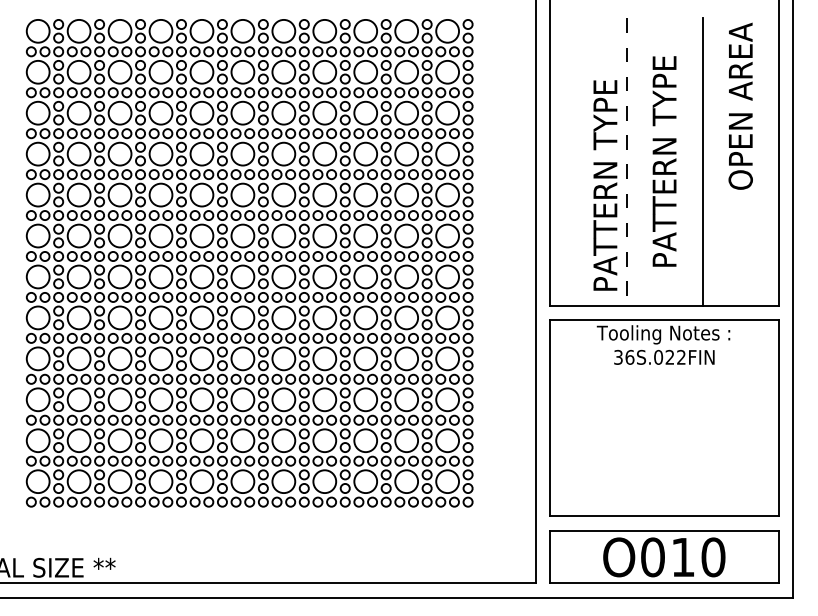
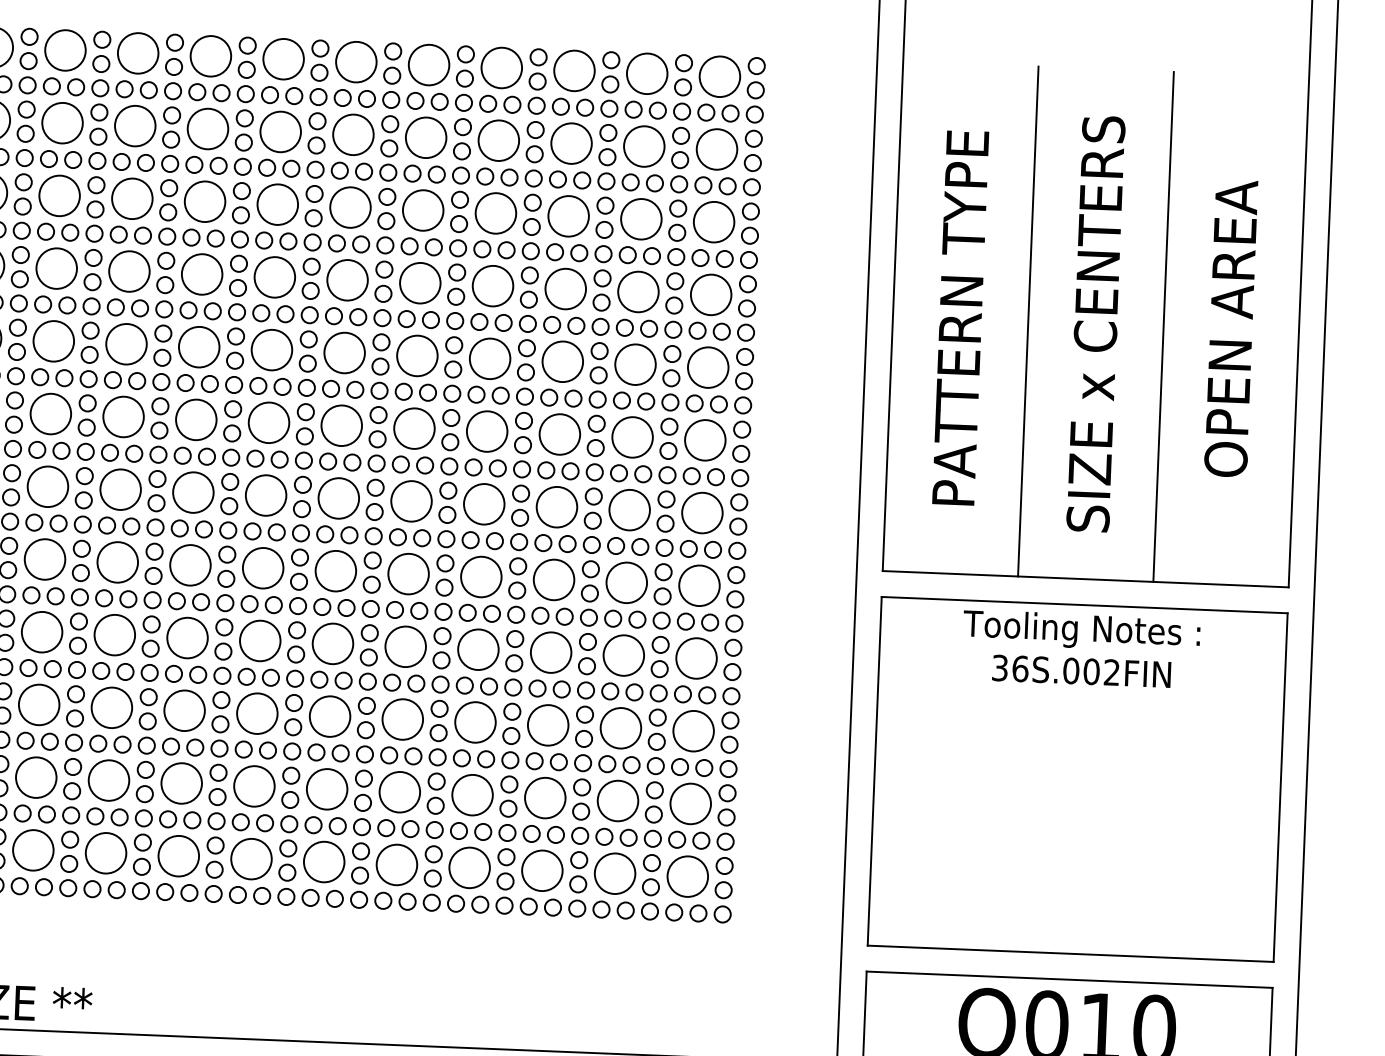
text: (740, 105) -> (1230, 327), moved
line: (626, 161) -> (1028, 320), dashed -> solid
text: (664, 161) -> (1095, 323), PATTERN TYPE -> SIZE x CENTERS
text: (605, 185) -> (960, 318), moved
text: (669, 357) -> (1090, 671), 36S.022FIN -> 36S.002FIN

